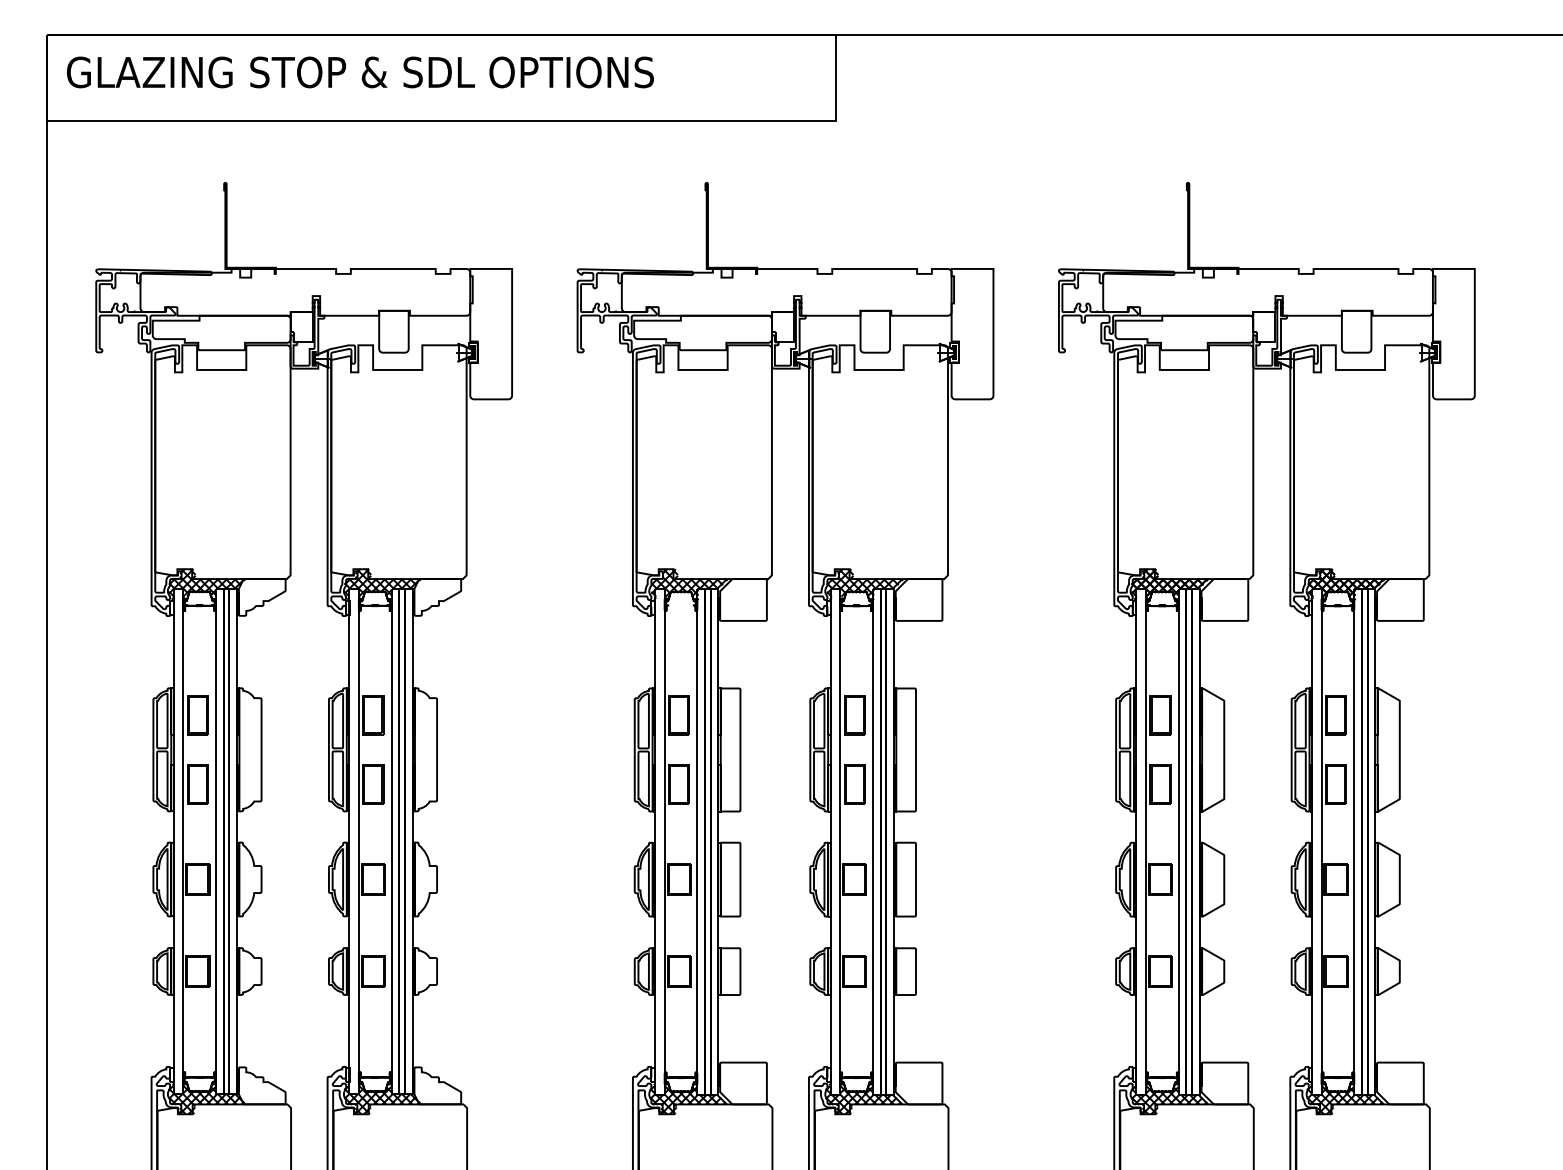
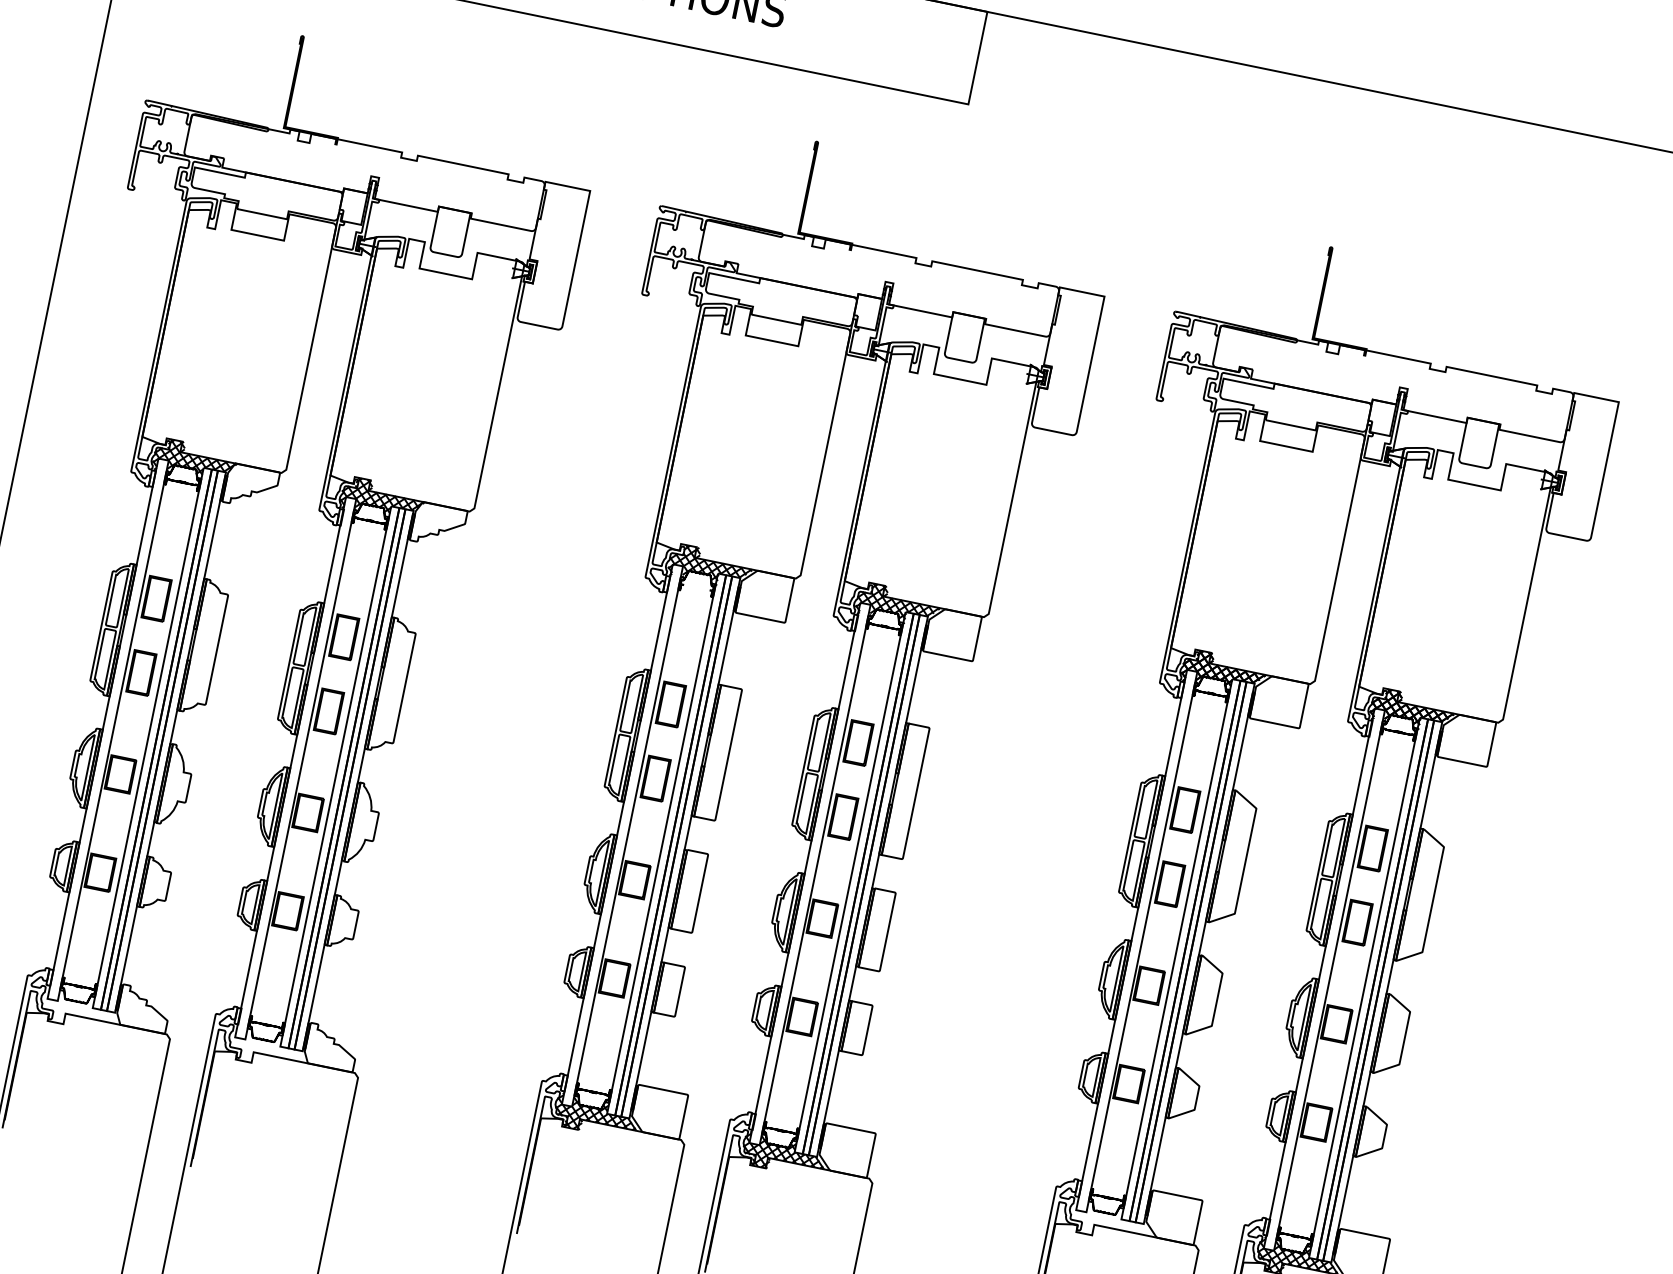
hatch: (206, 1097) -> (81, 1009), removed
hatch: (382, 1097) -> (269, 1047), removed
hatch: (1169, 1098) -> (1110, 1221), removed

